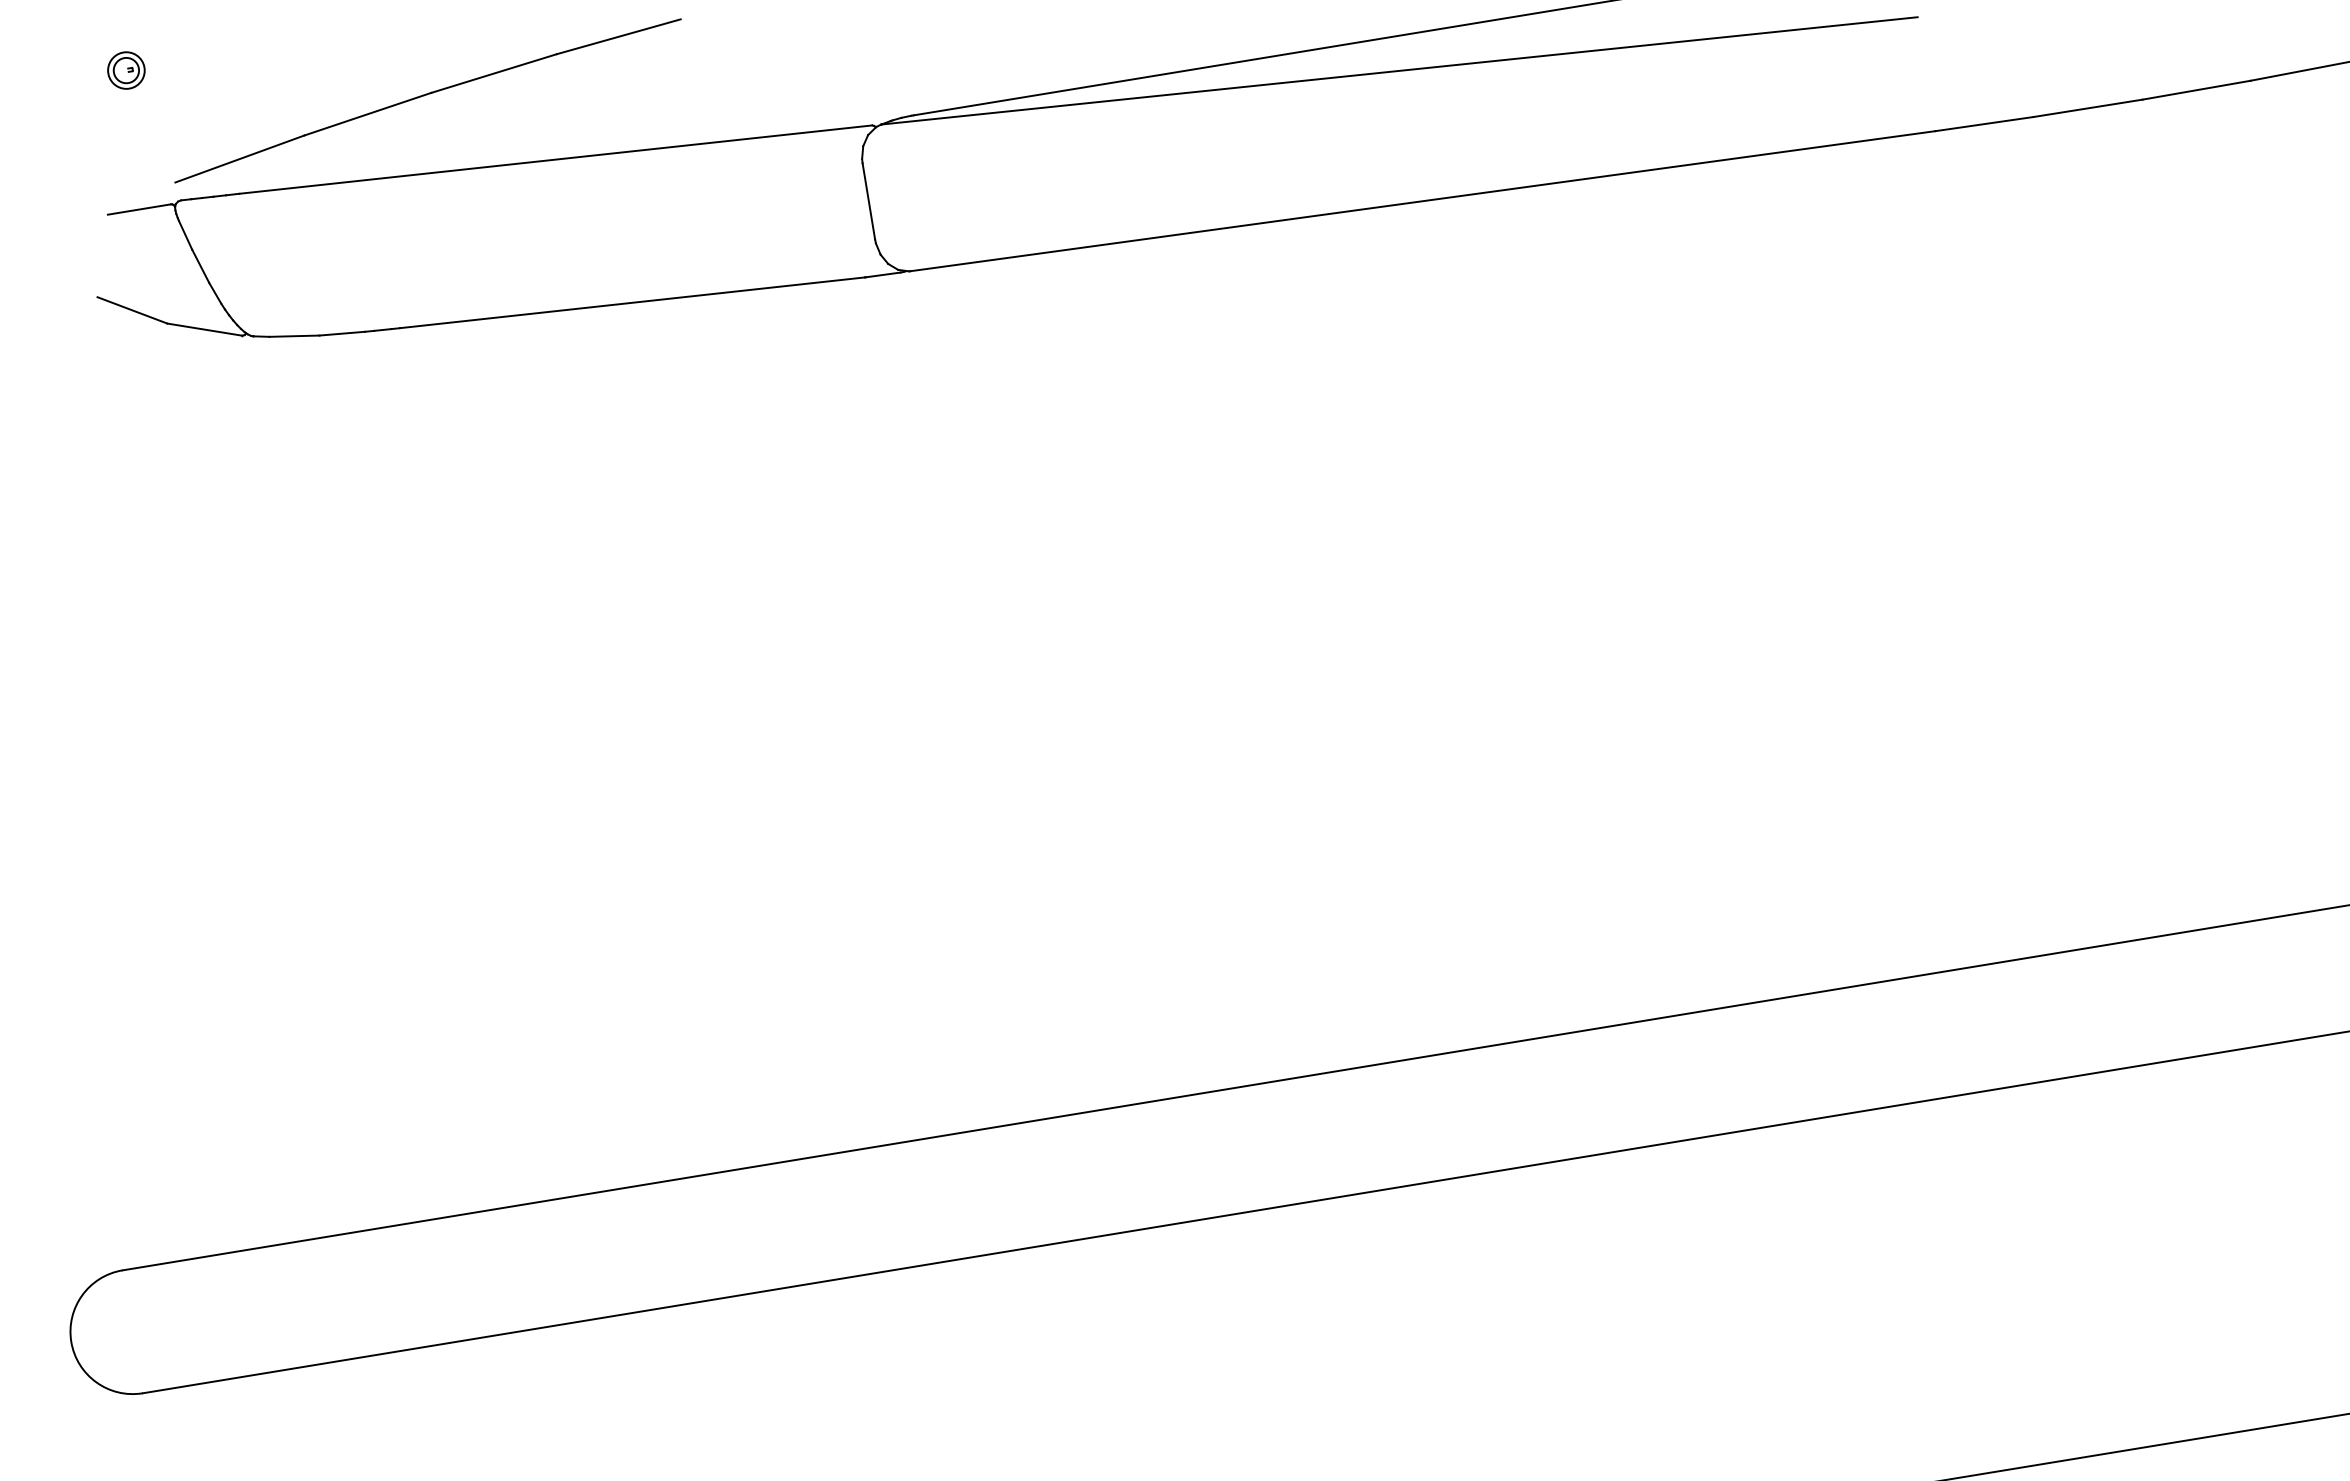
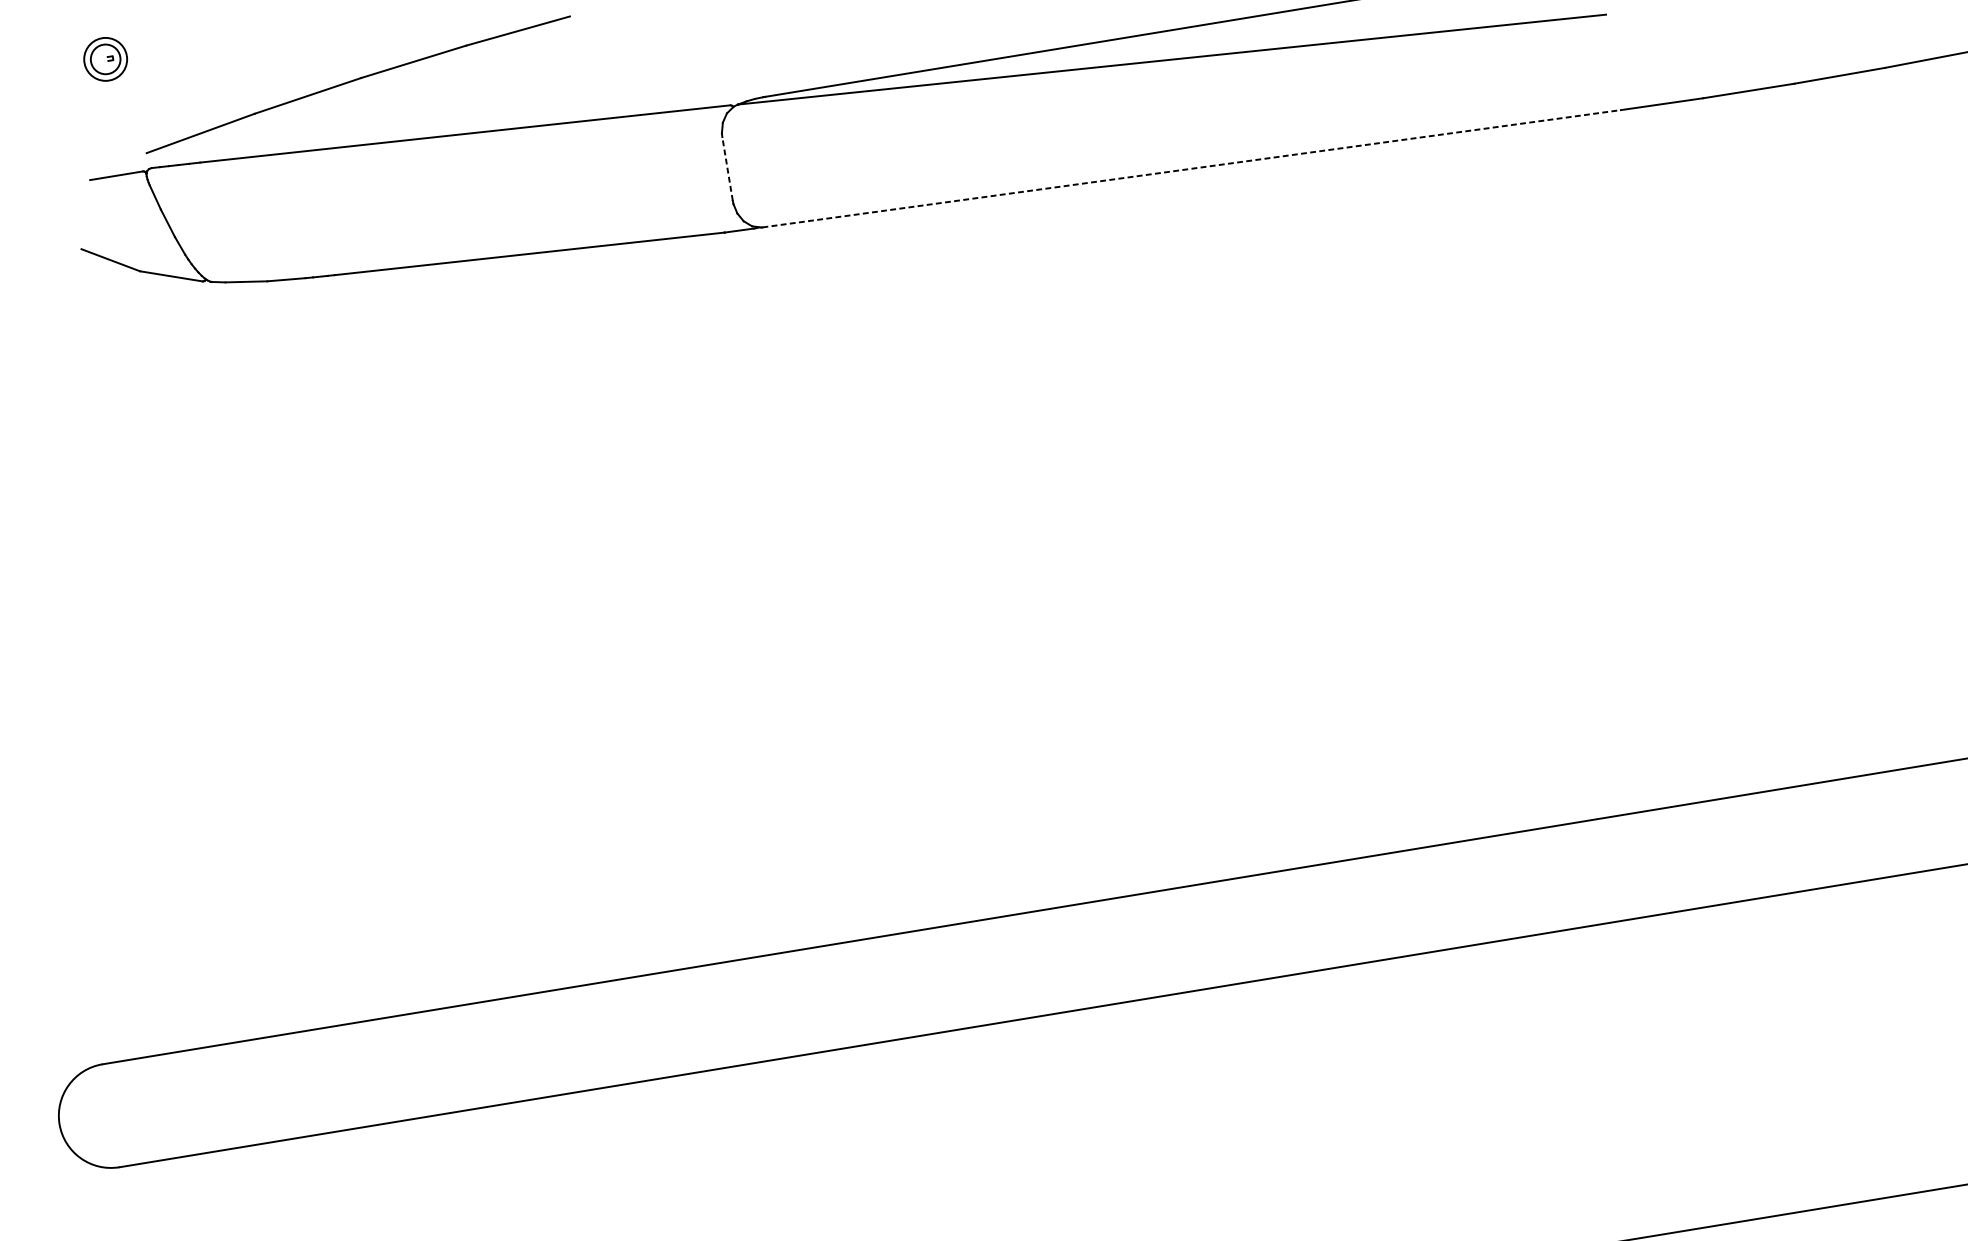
part: (126, 70) -> (105, 59), size x1.4
line: (868, 201) -> (727, 169), solid -> dashed
line: (1423, 201) -> (1192, 169), solid -> dashed

